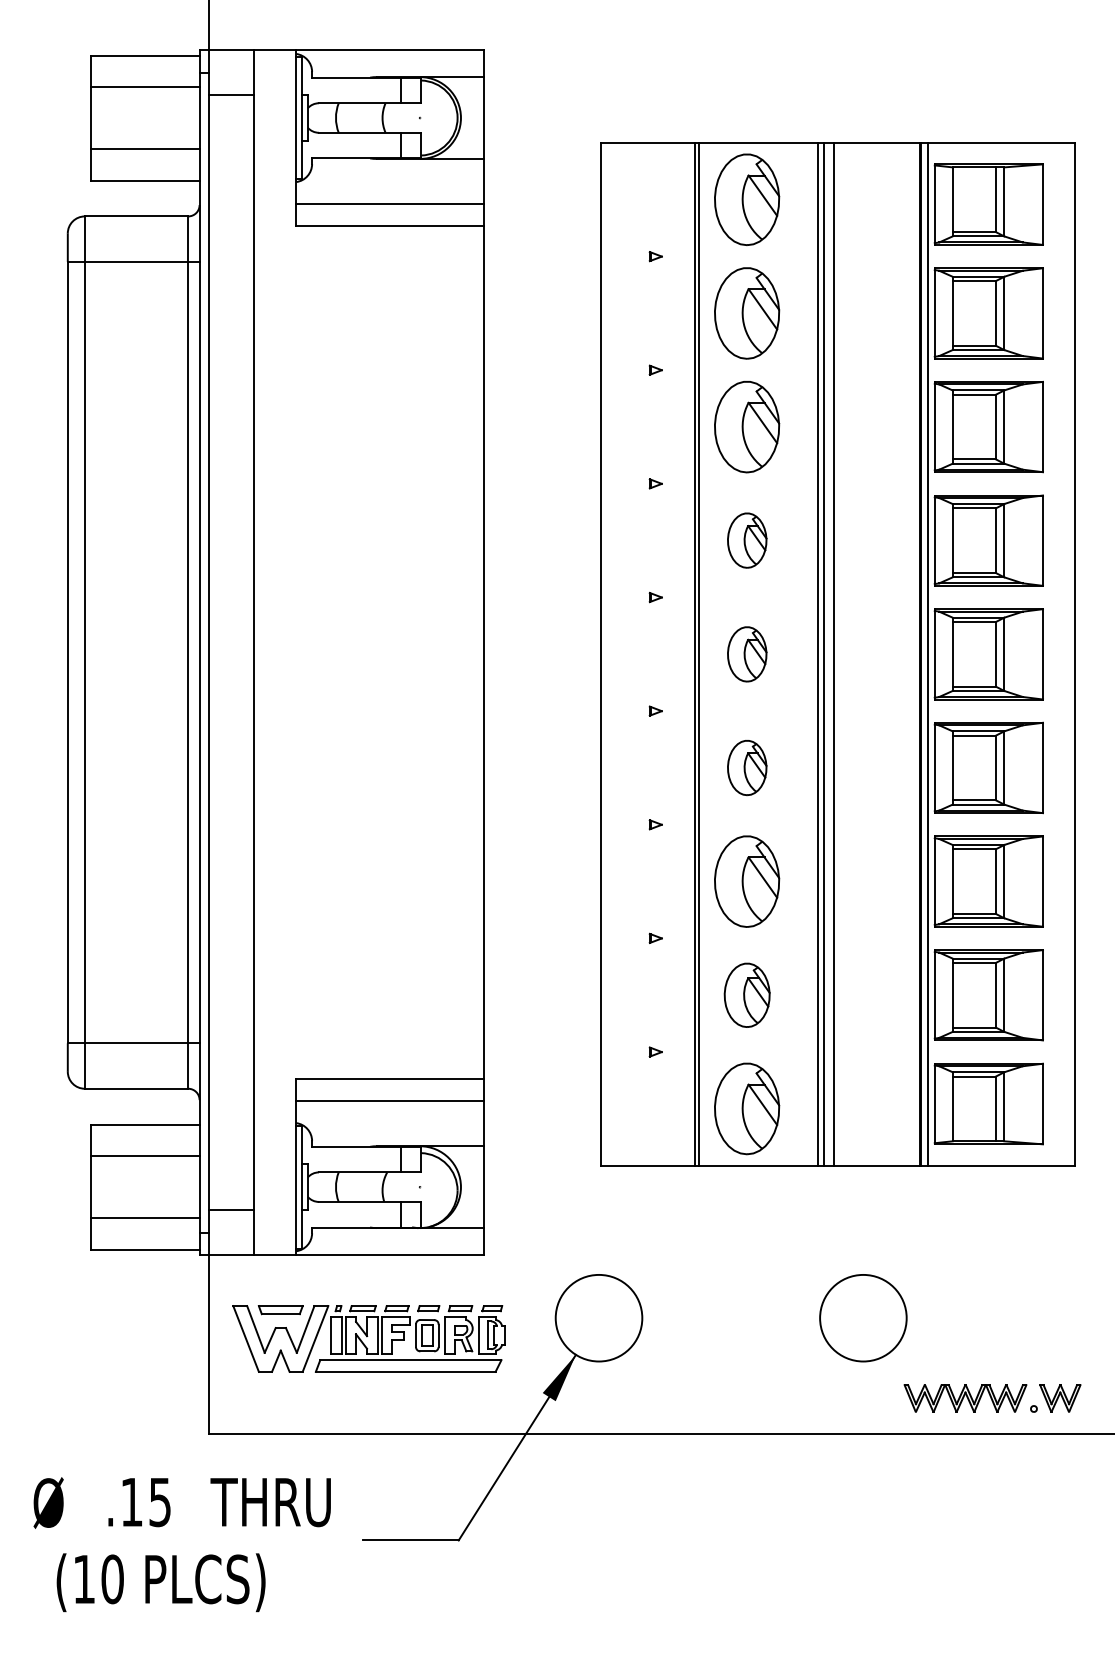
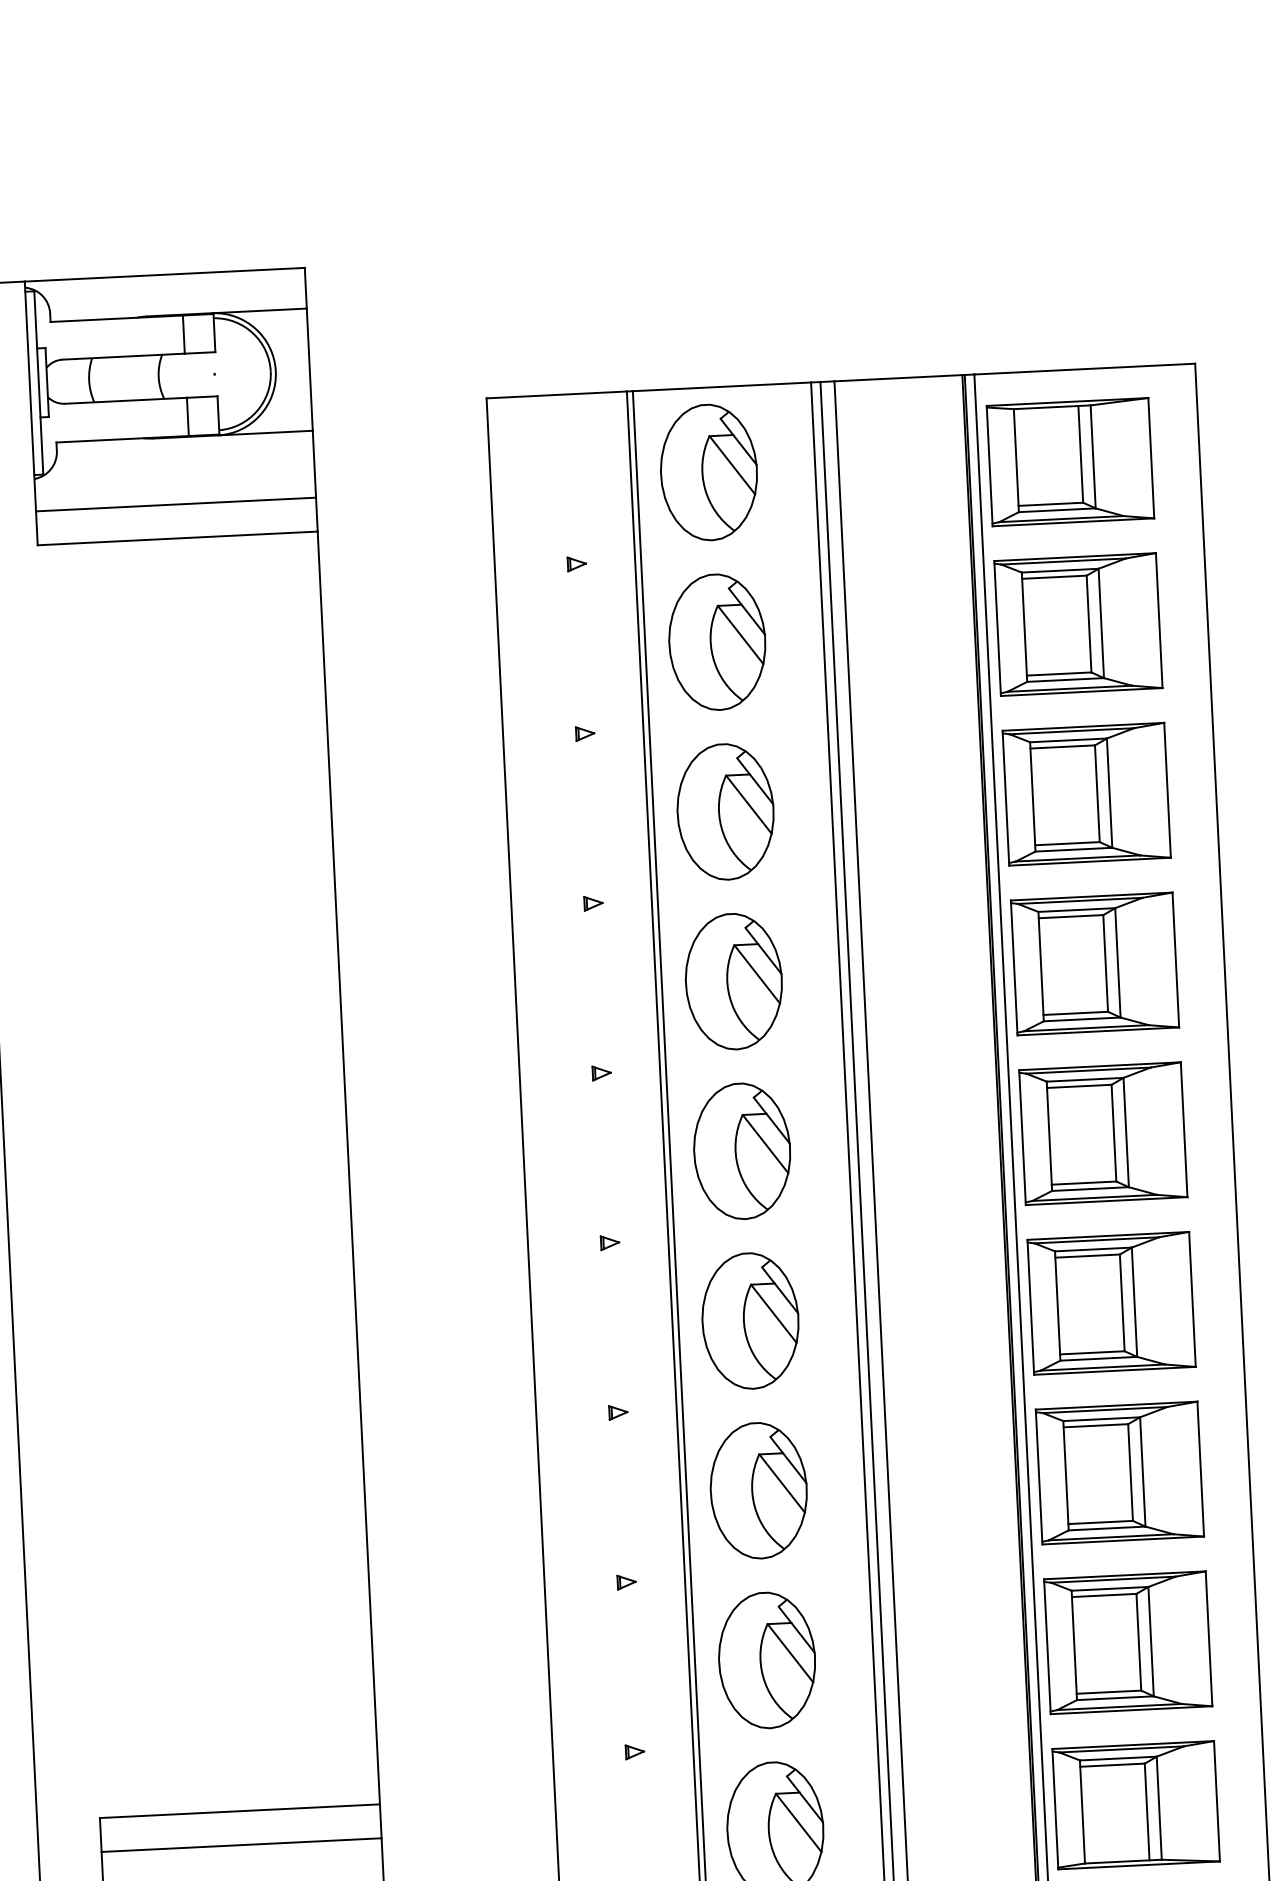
part: (747, 540) -> (734, 981), size x1.67
part: (747, 654) -> (742, 1151), size x1.67
part: (747, 767) -> (751, 1320), size x1.67
part: (747, 995) -> (767, 1660), size x1.43

